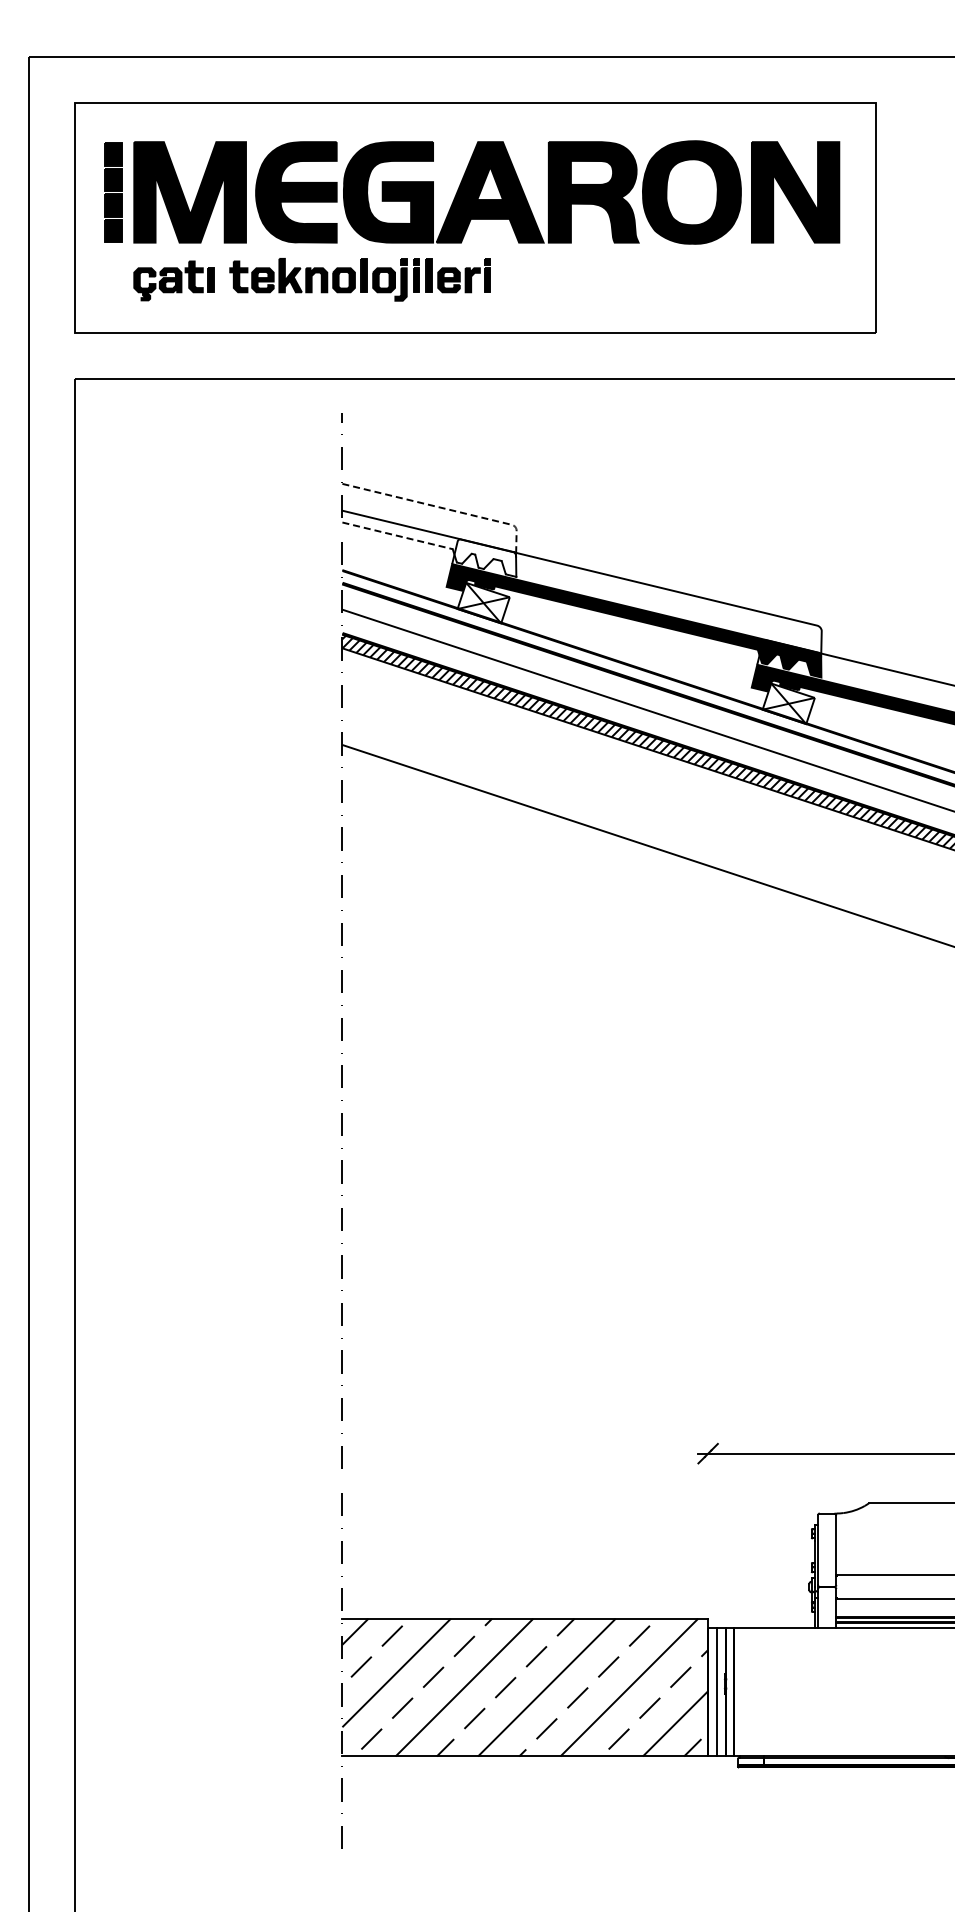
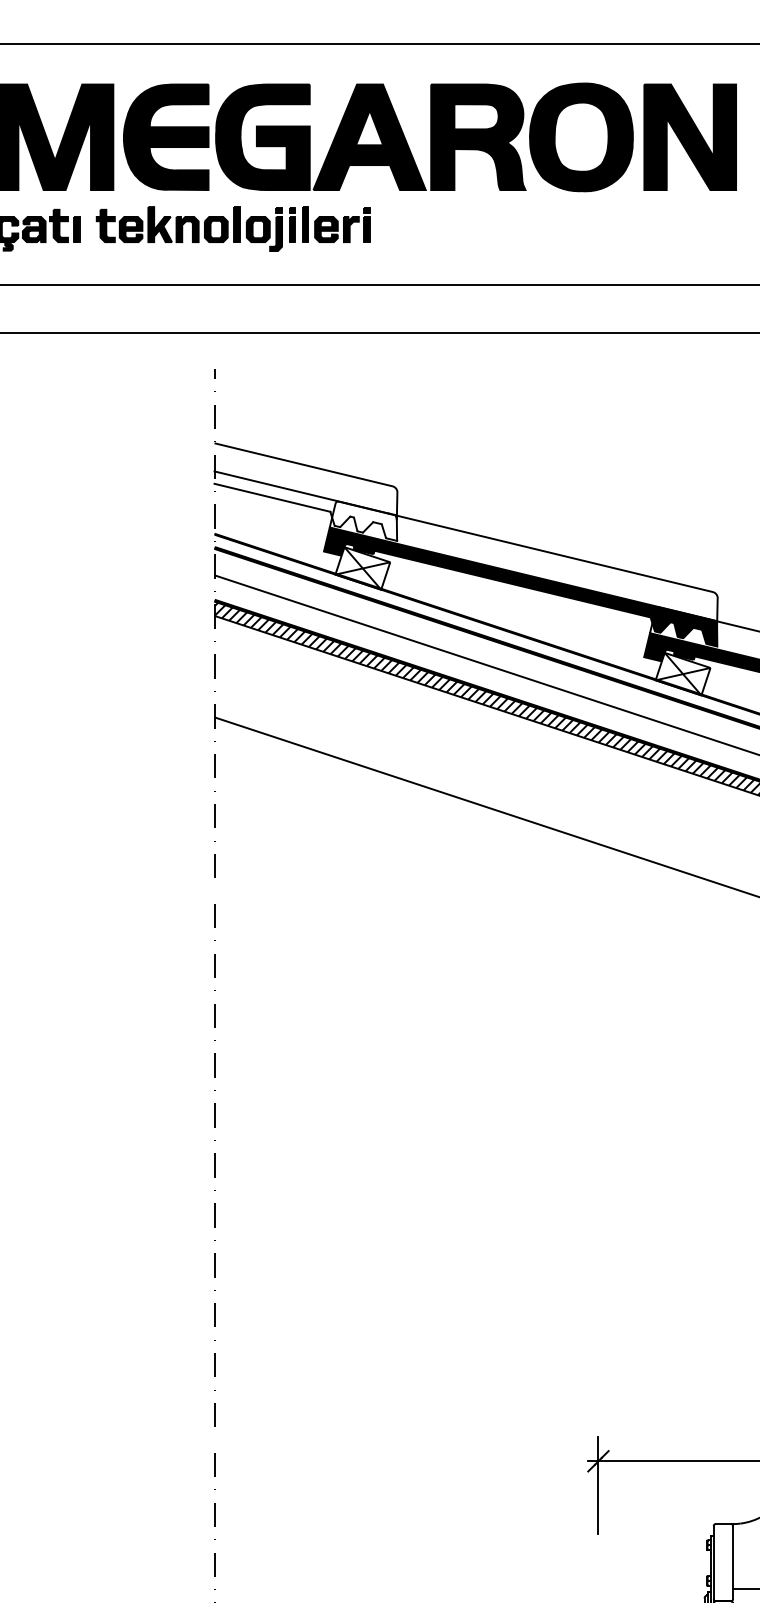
line: (447, 509) -> (324, 470), dashed -> solid
line: (397, 535) -> (272, 497), dashed -> solid
line: (708, 1476) -> (598, 1485), added

